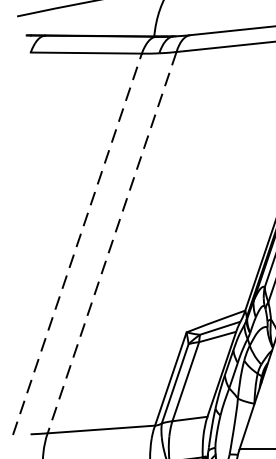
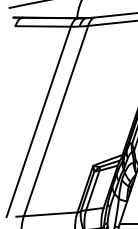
line: (76, 243) -> (38, 121), dashed -> solid
line: (110, 243) -> (55, 121), dashed -> solid

